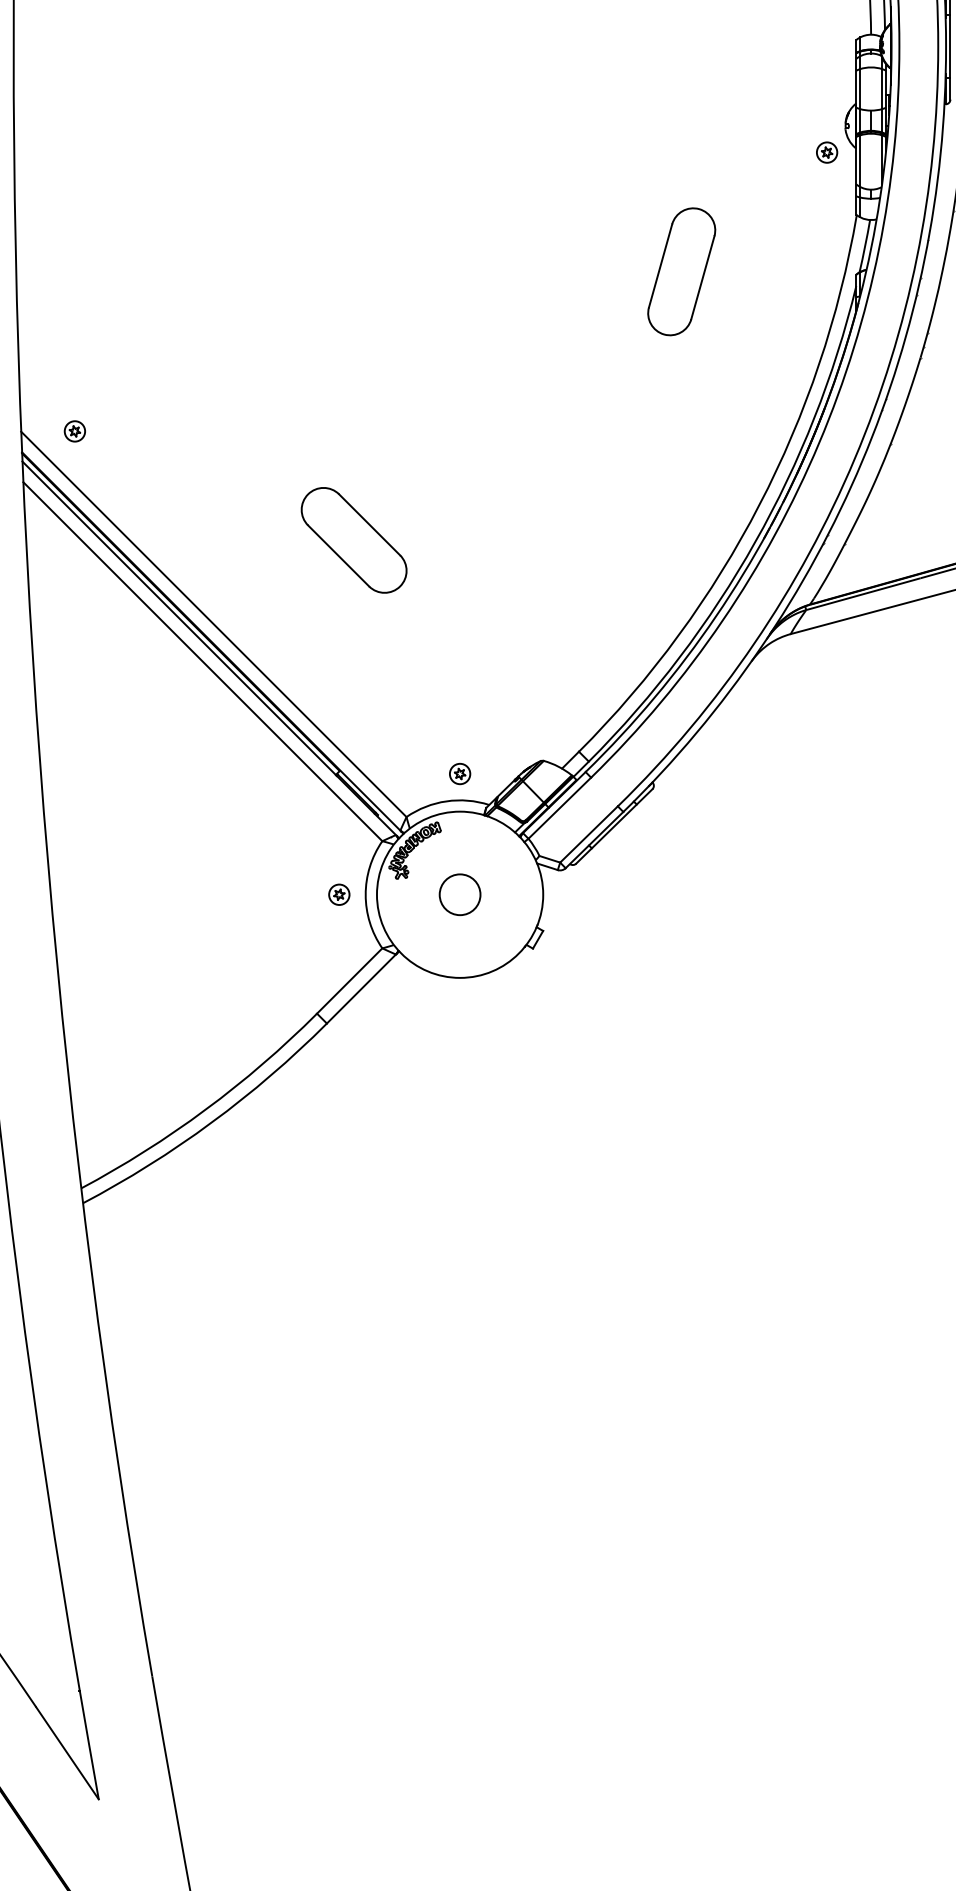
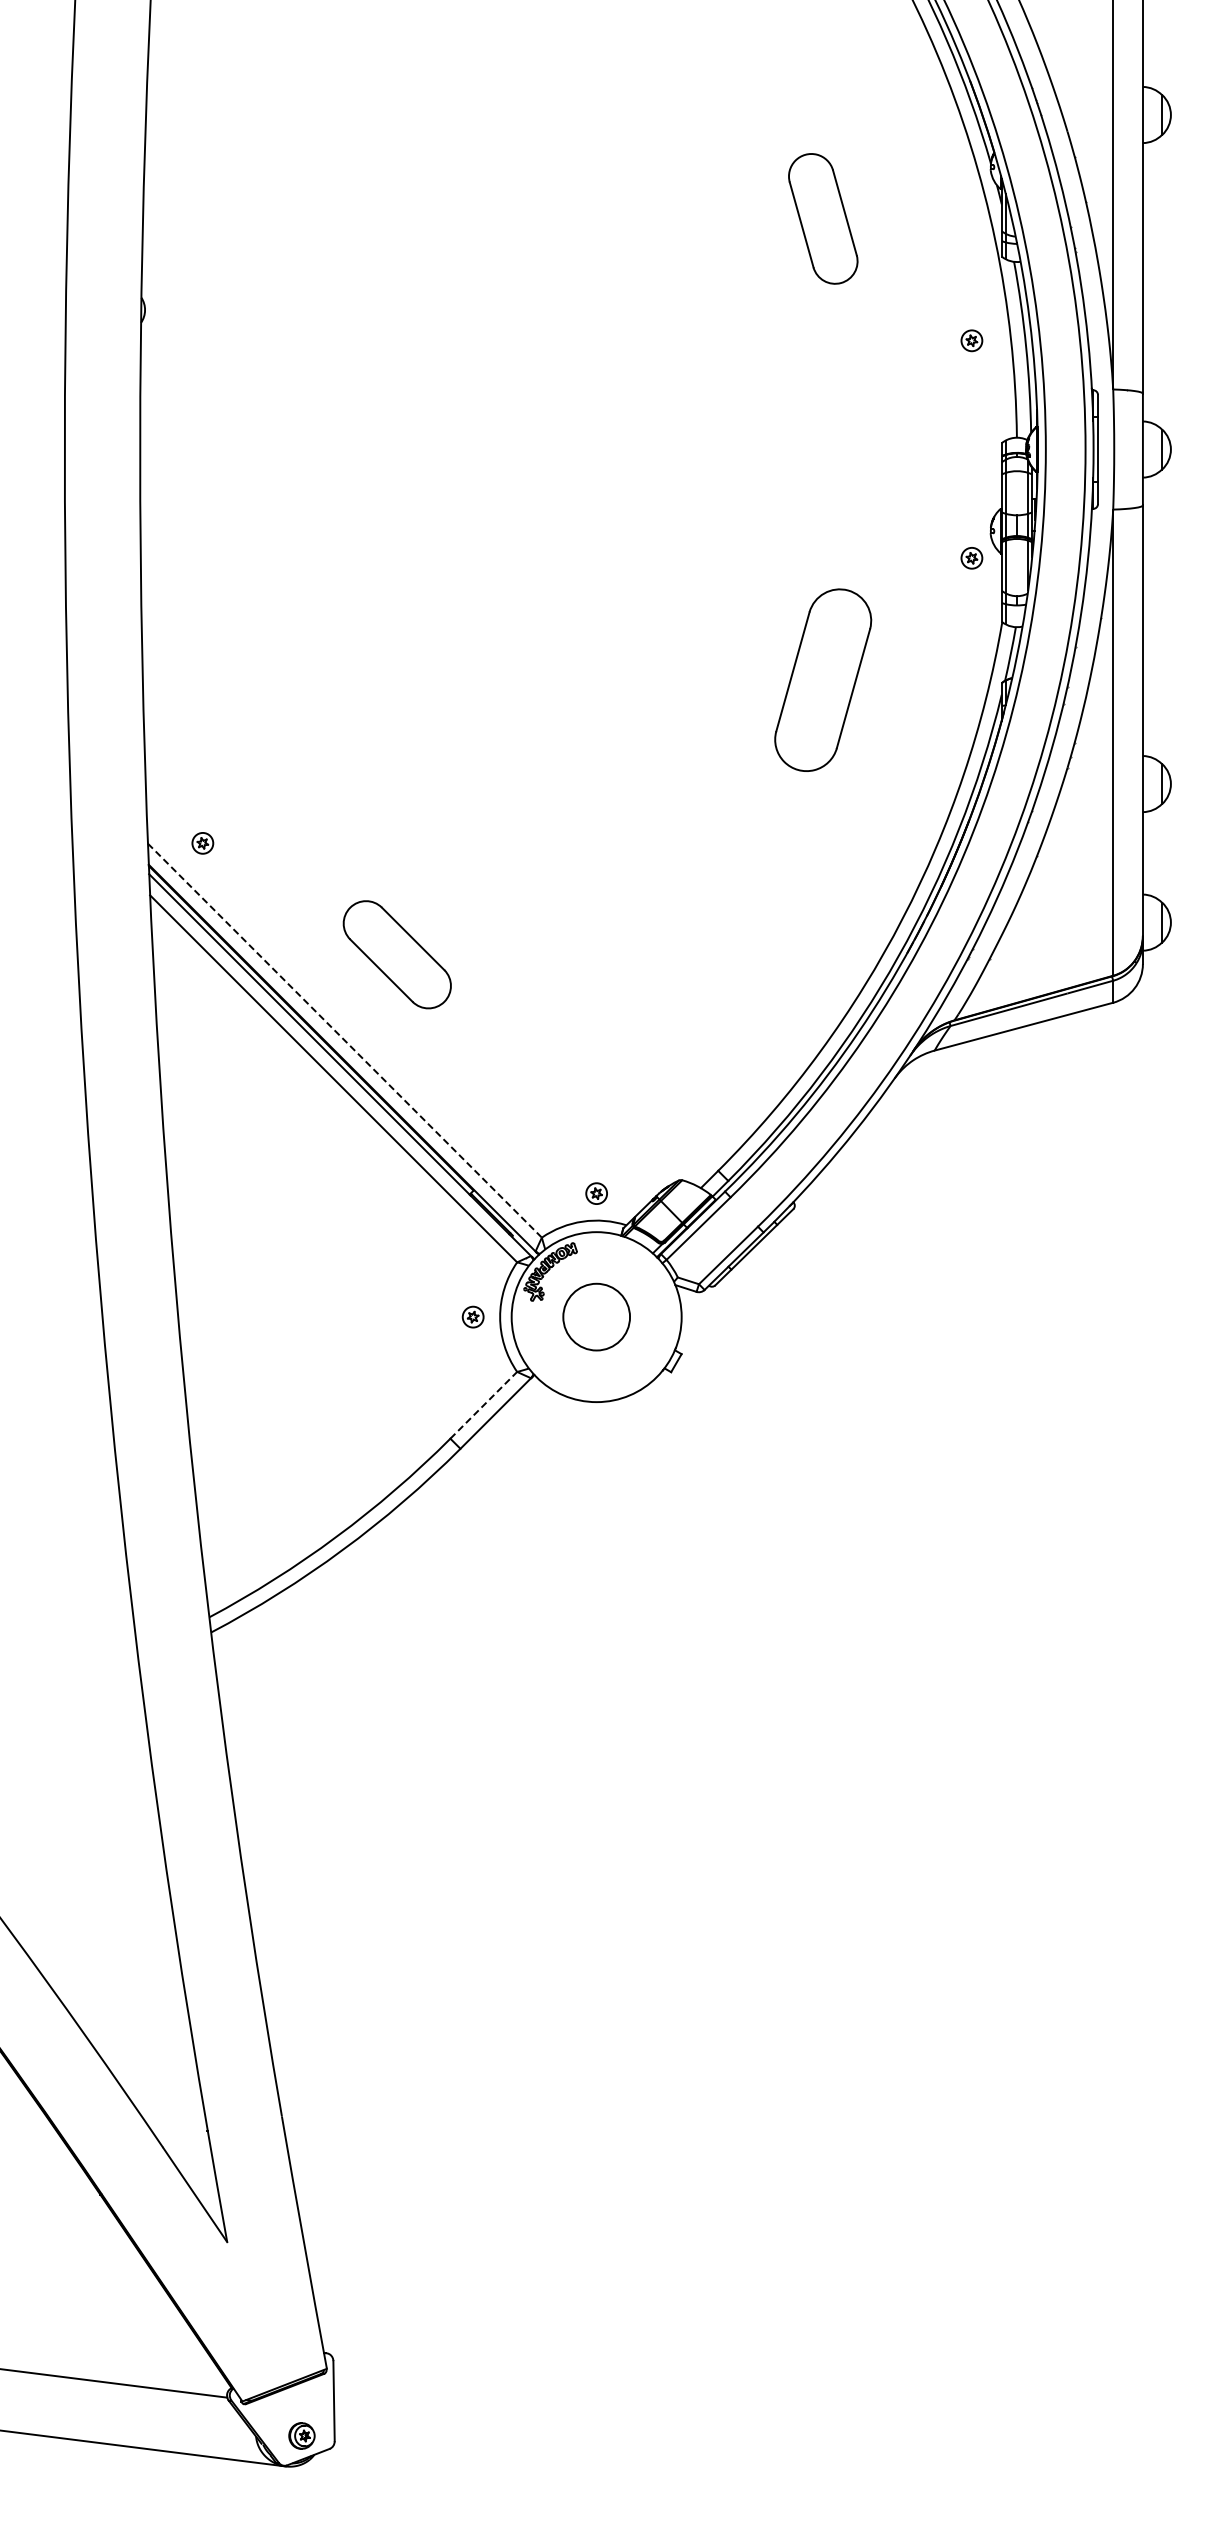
part: (681, 271) -> (823, 679), size x1.4
part: (353, 540) -> (396, 954), moved
line: (213, 624) -> (344, 1040), solid -> dashed
circle: (459, 894) -> (596, 1316), size x1.6
line: (350, 980) -> (484, 1404), solid -> dashed

